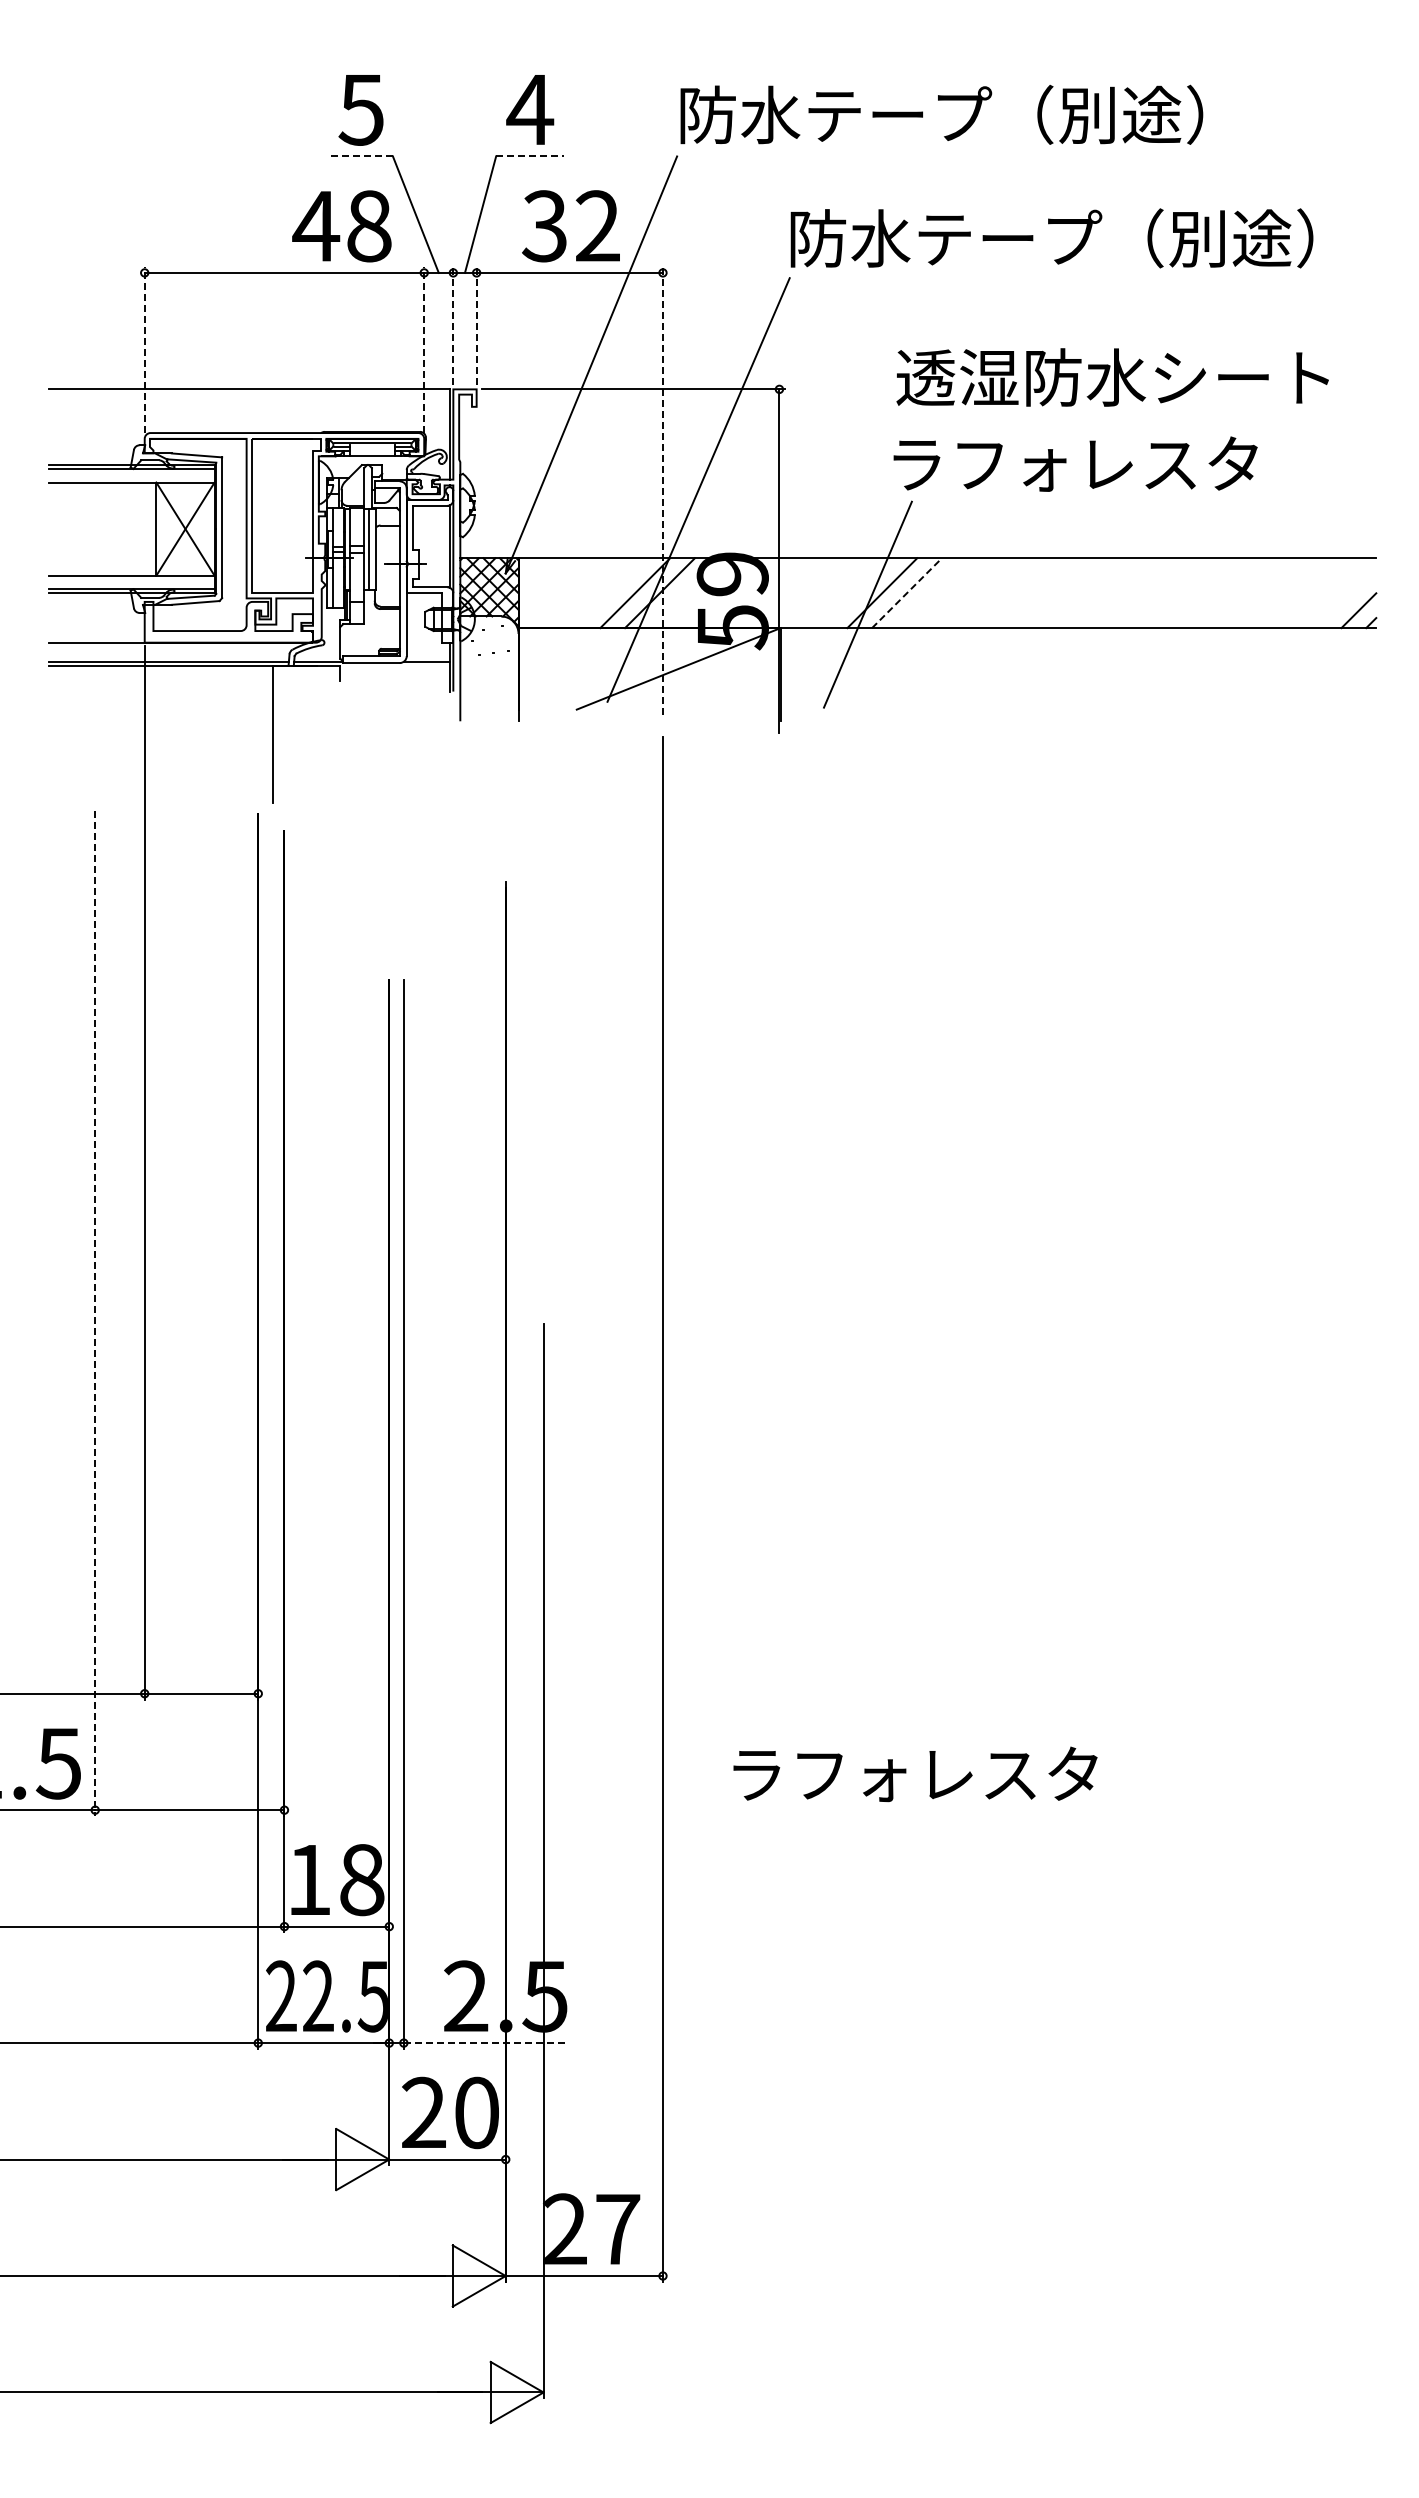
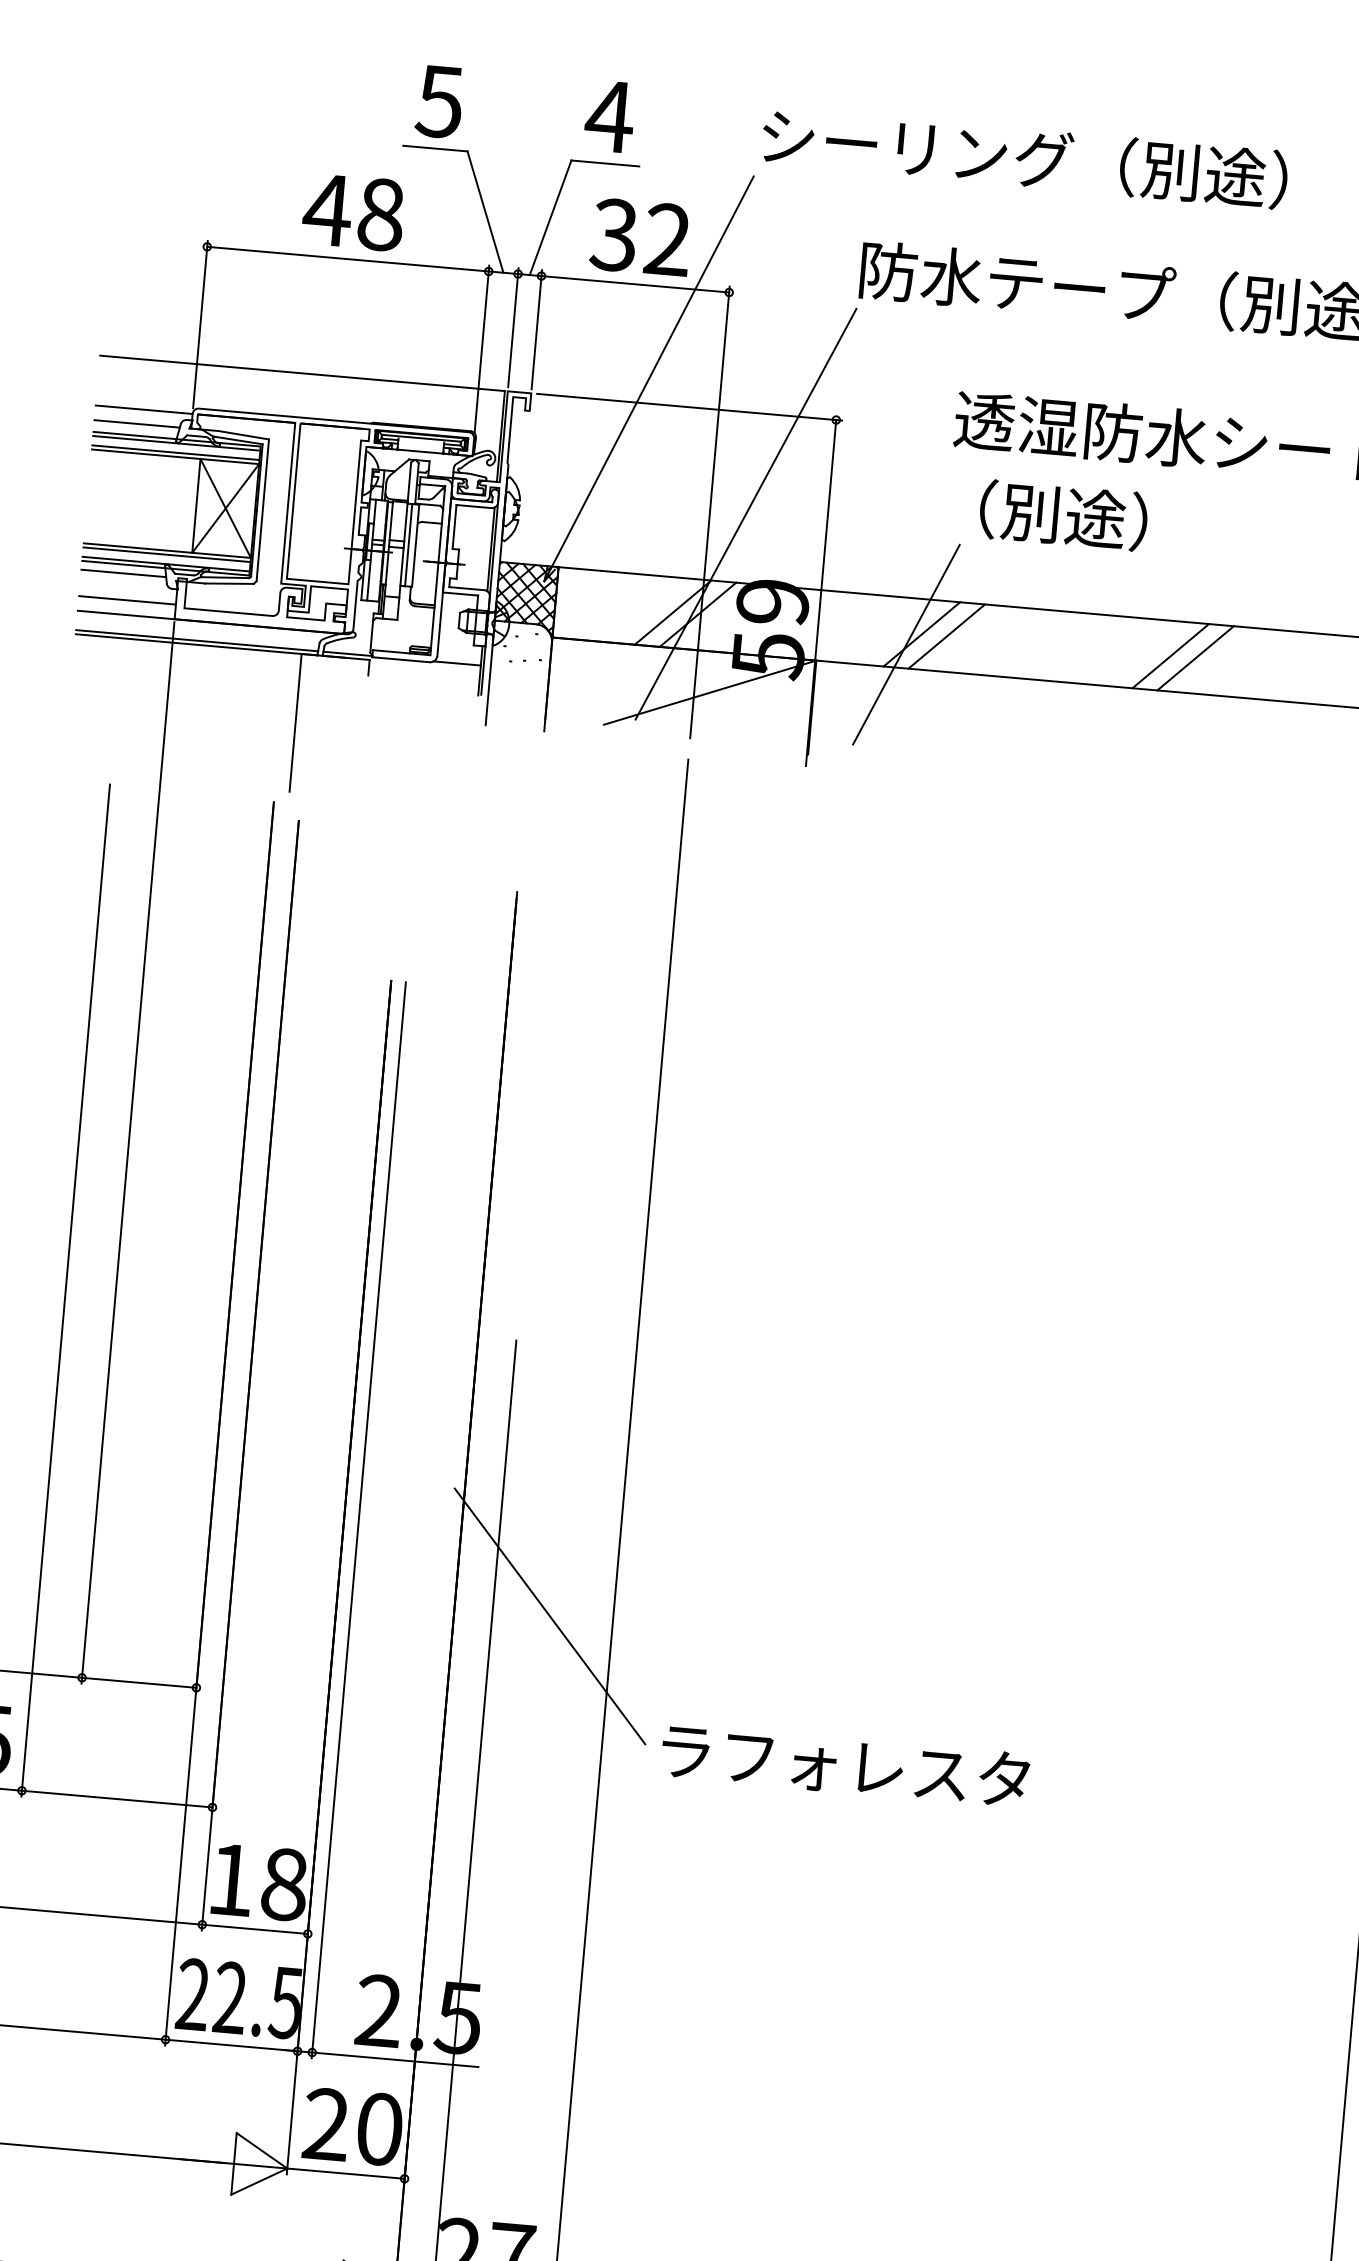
text: (836, 114) -> (917, 148), 防水テープ（別途） -> シーリング（別途）
line: (361, 156) -> (435, 148), dashed -> solid
line: (529, 156) -> (605, 163), dashed -> solid
text: (341, 226) -> (353, 212), moved
line: (453, 325) -> (513, 327), dashed -> solid
line: (476, 325) -> (536, 329), dashed -> solid
line: (144, 350) -> (200, 324), dashed -> solid
line: (424, 350) -> (482, 349), dashed -> solid
line: (96, 438) -> (144, 409), added
line: (90, 453) -> (136, 423), added
text: (1075, 463) -> (1127, 520), ラフォレスタ -> （別途）
line: (131, 478) -> (175, 452), added
line: (662, 490) -> (709, 511), dashed -> solid
line: (131, 579) -> (166, 554), added
line: (907, 592) -> (947, 635), dashed -> solid
line: (1129, 593) -> (1170, 656), added
line: (1154, 593) -> (1195, 658), added
line: (89, 601) -> (122, 572), added
line: (95, 628) -> (126, 600), added
line: (95, 1314) -> (65, 1291), dashed -> solid
line: (600, 1592) -> (550, 1616), added
text: (915, 1774) -> (845, 1765), moved
line: (486, 2043) -> (395, 2060), dashed -> solid

